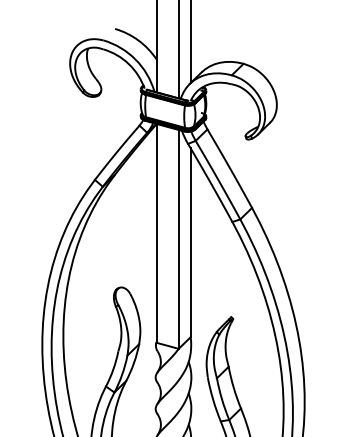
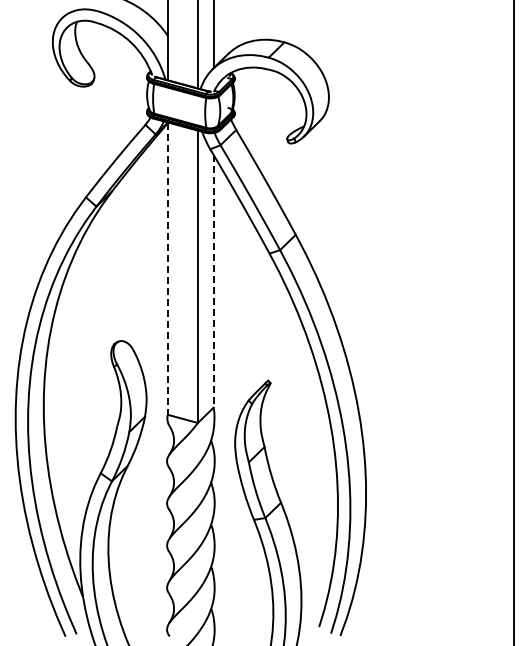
line: (156, 233) -> (168, 269), solid -> dashed
line: (190, 242) -> (213, 281), solid -> dashed

